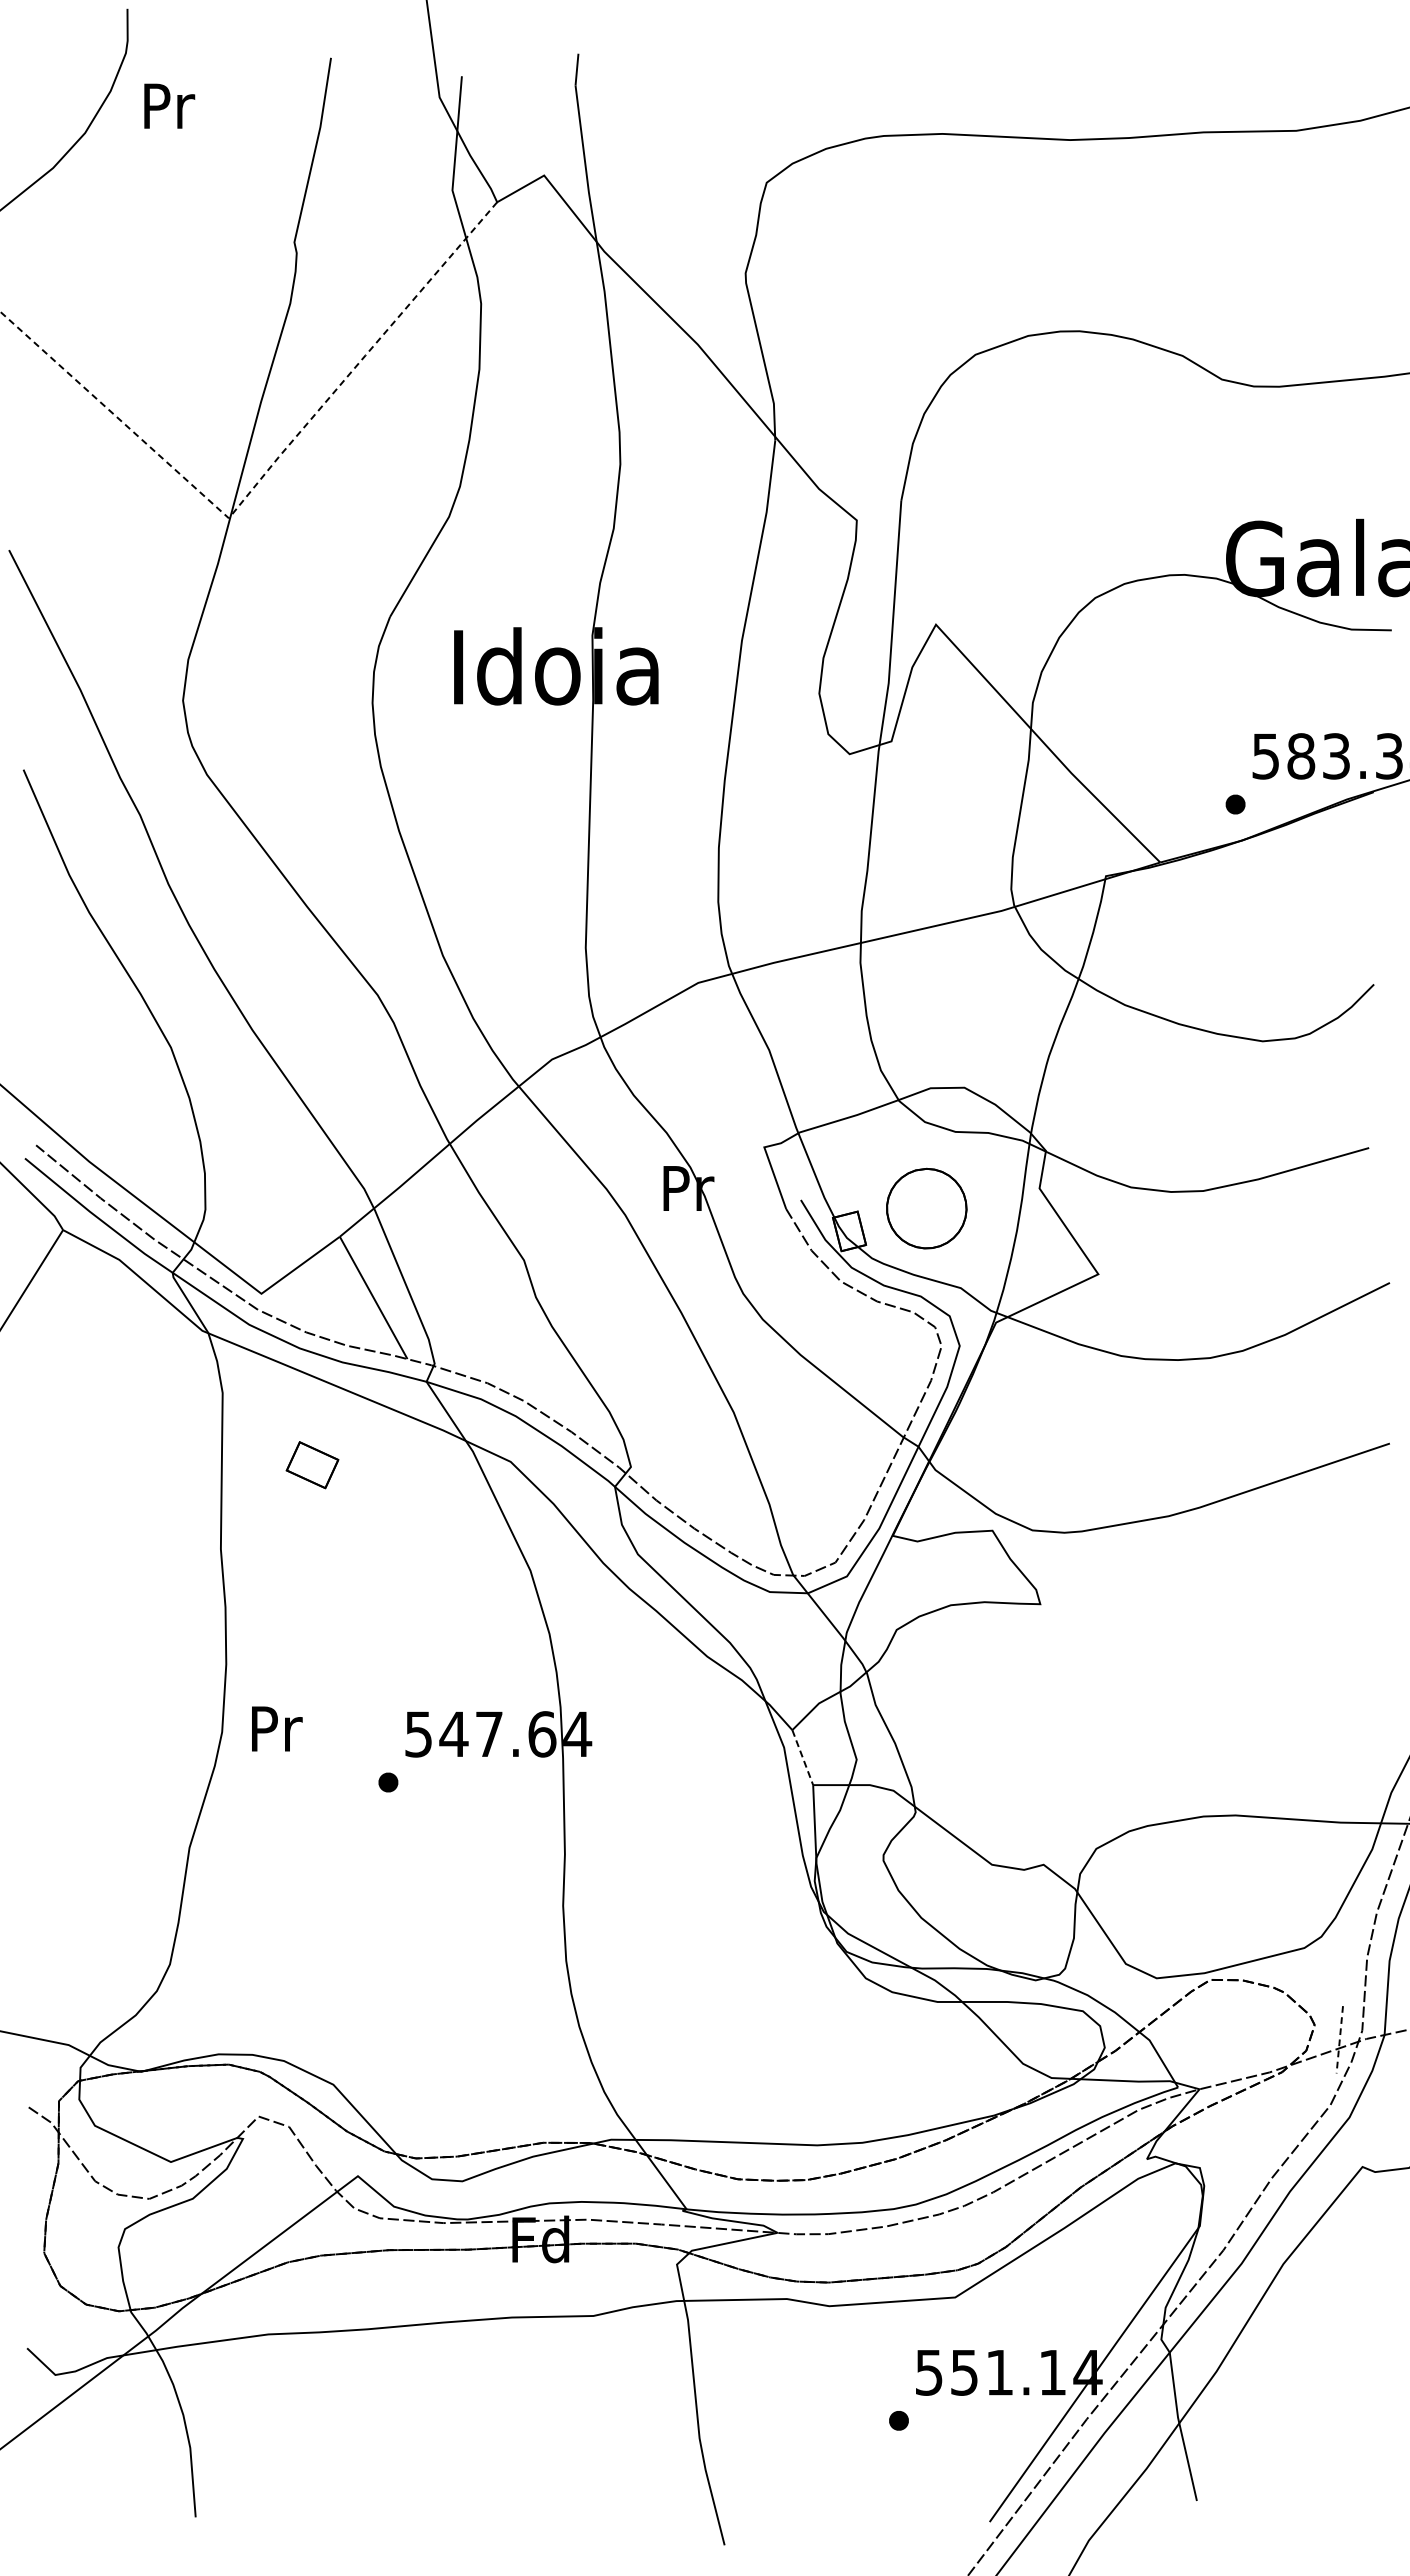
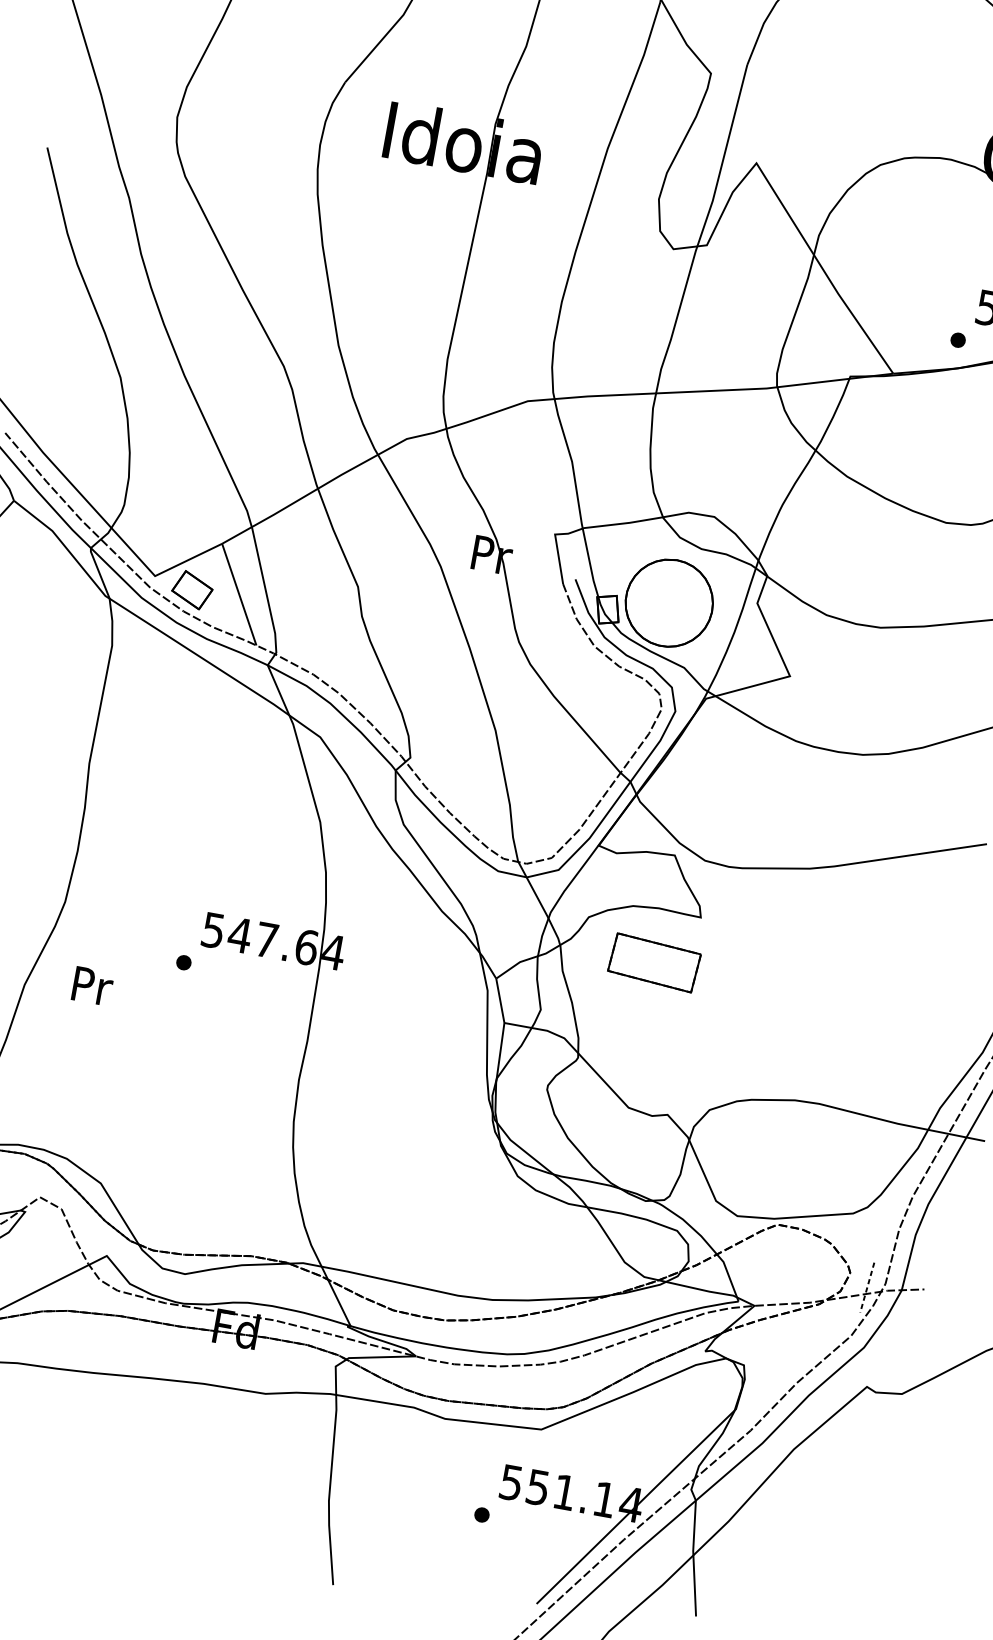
part: (926, 1208) -> (669, 602), size x1.43
part: (312, 1465) -> (192, 590), moved
part: (990, 1672) -> (653, 962), added
text: (277, 1728) -> (93, 986), moved
line: (802, 1758) -> (500, 1001), dashed -> solid

